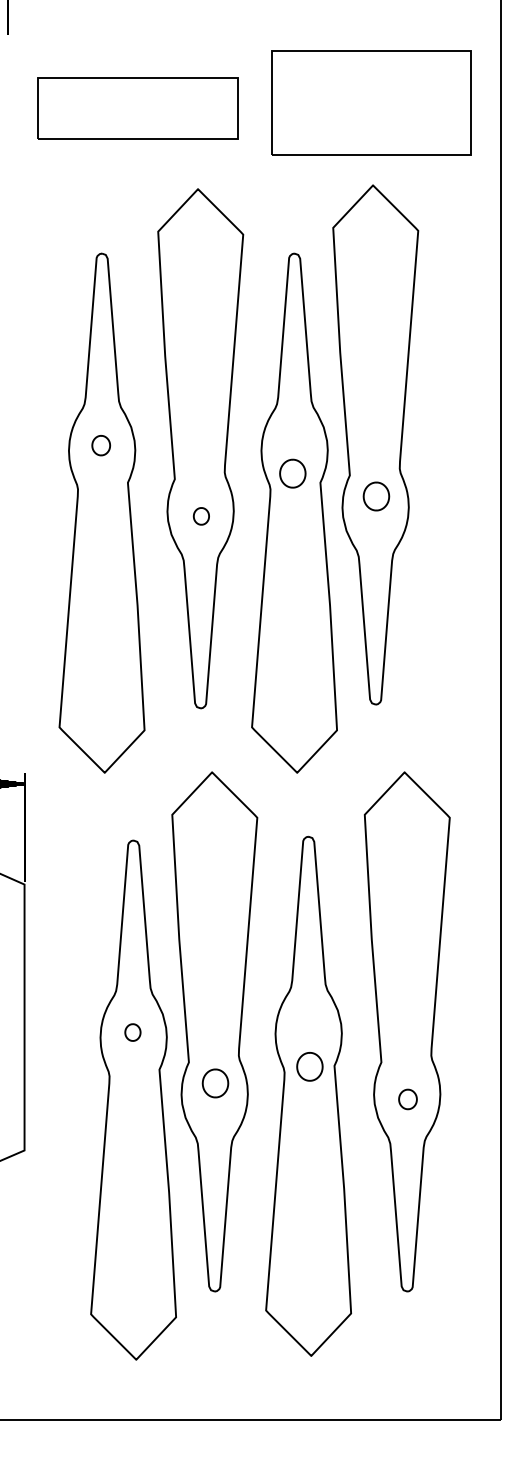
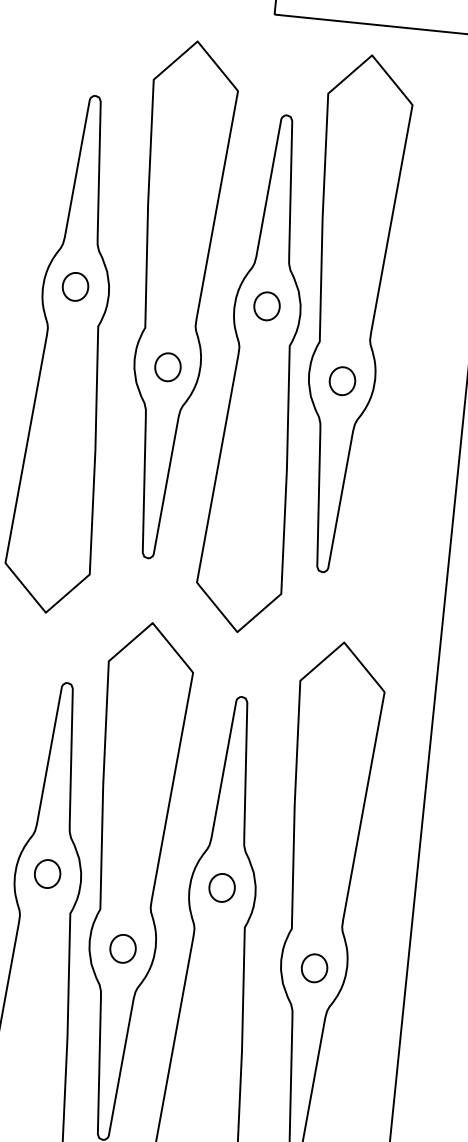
part: (100, 445) -> (74, 286), size x1.43
part: (292, 473) -> (266, 306), moved
part: (376, 496) -> (342, 381), moved
part: (201, 516) -> (168, 367), size x1.67
part: (132, 1032) -> (47, 873), size x1.67
part: (309, 1066) -> (221, 887), moved
part: (215, 1083) -> (123, 948), moved
part: (407, 1099) -> (314, 968), size x1.43

